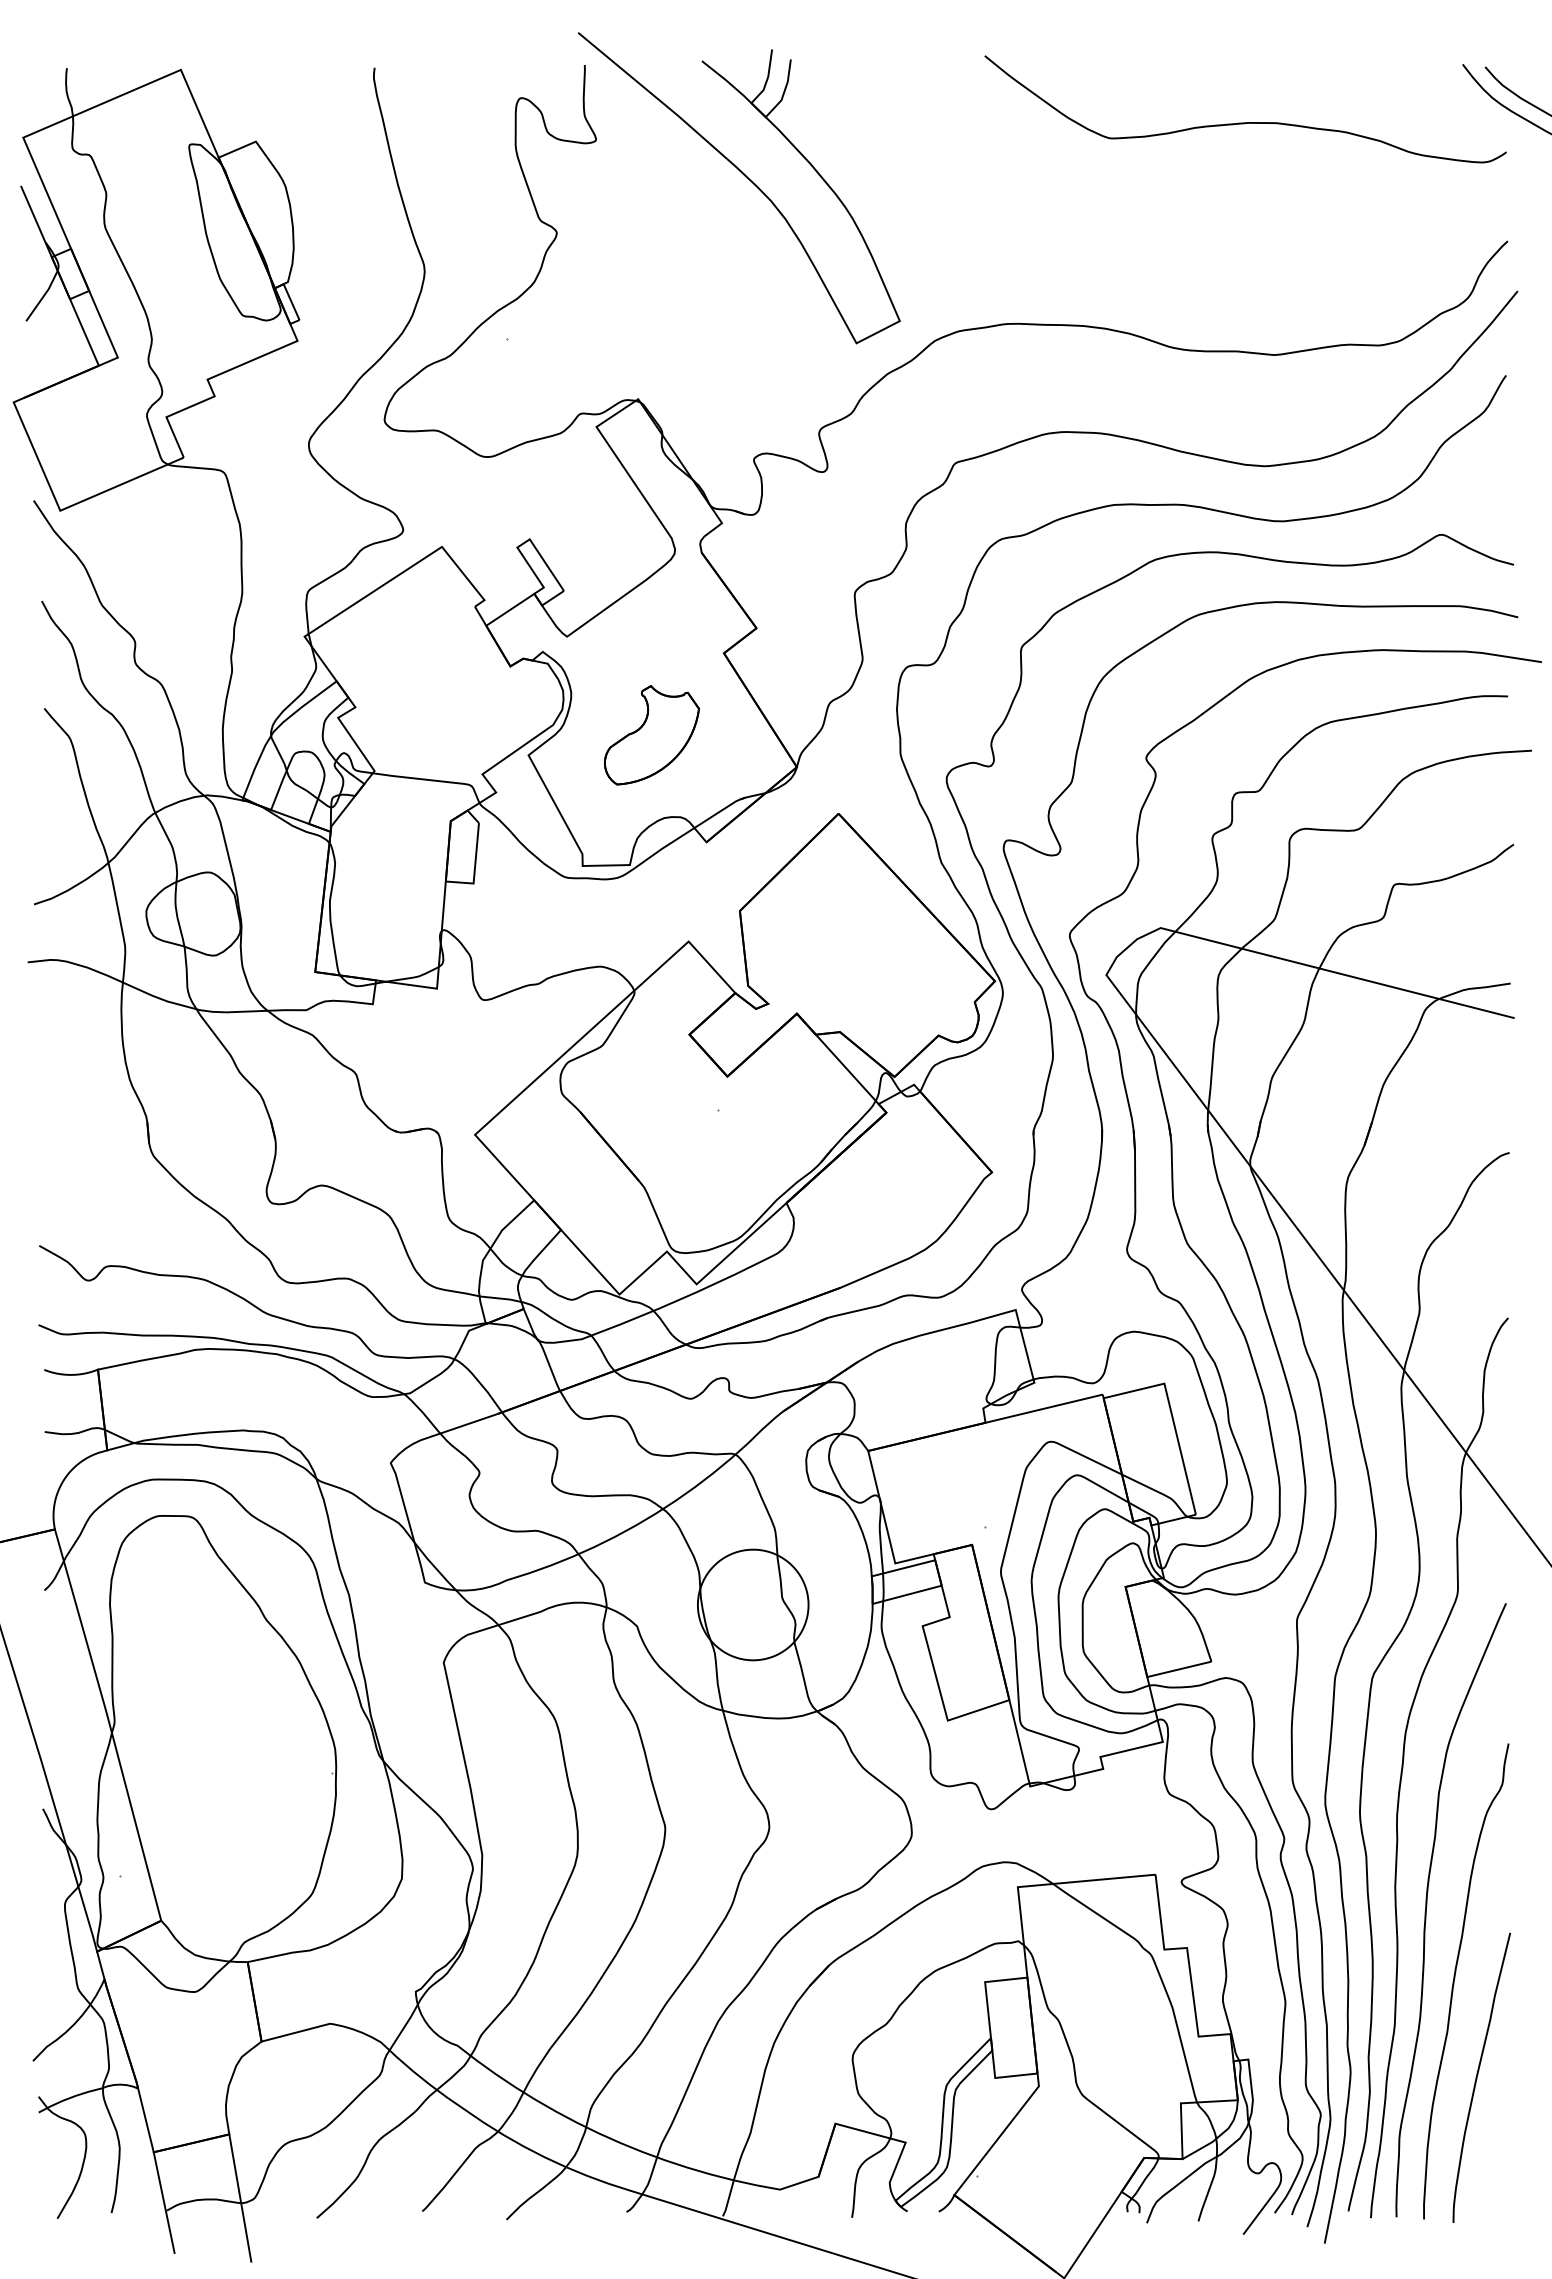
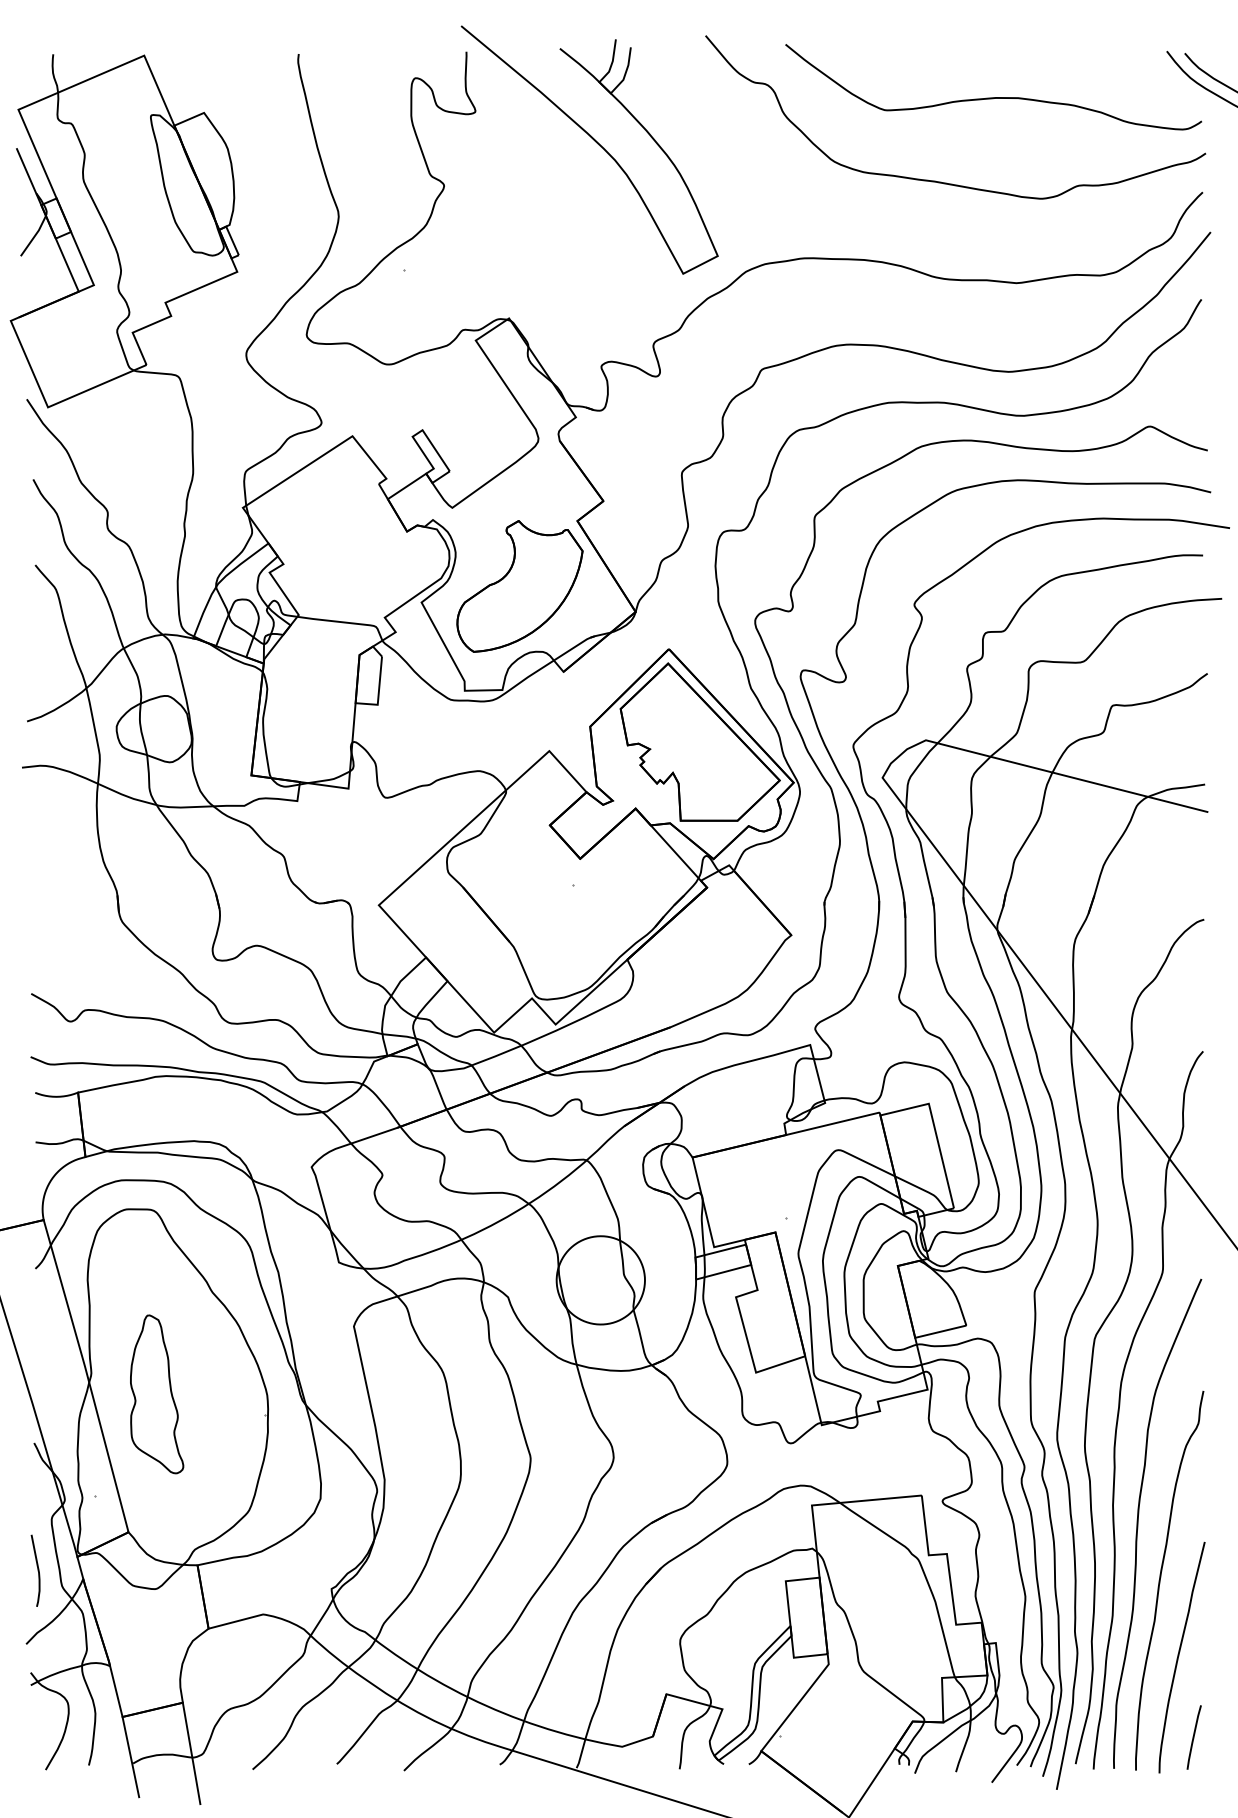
curve: (1183, 228) -> (944, 182), added
part: (651, 735) -> (519, 586), size x1.67
part: (877, 929) -> (699, 741), added
part: (196, 1747) -> (156, 1394), added
curve: (47, 1968) -> (37, 1570), added
line: (1496, 2177) -> (1193, 1737), added

